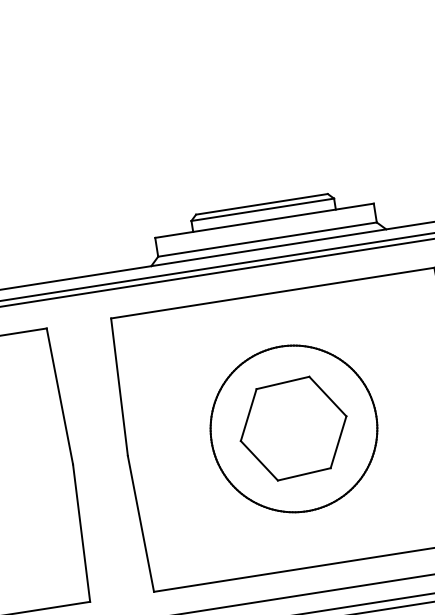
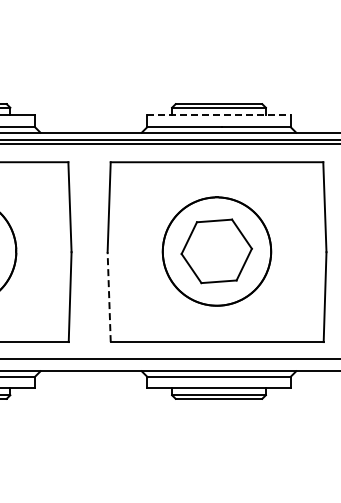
line: (265, 219) -> (219, 114), solid -> dashed
line: (141, 524) -> (109, 297), solid -> dashed

